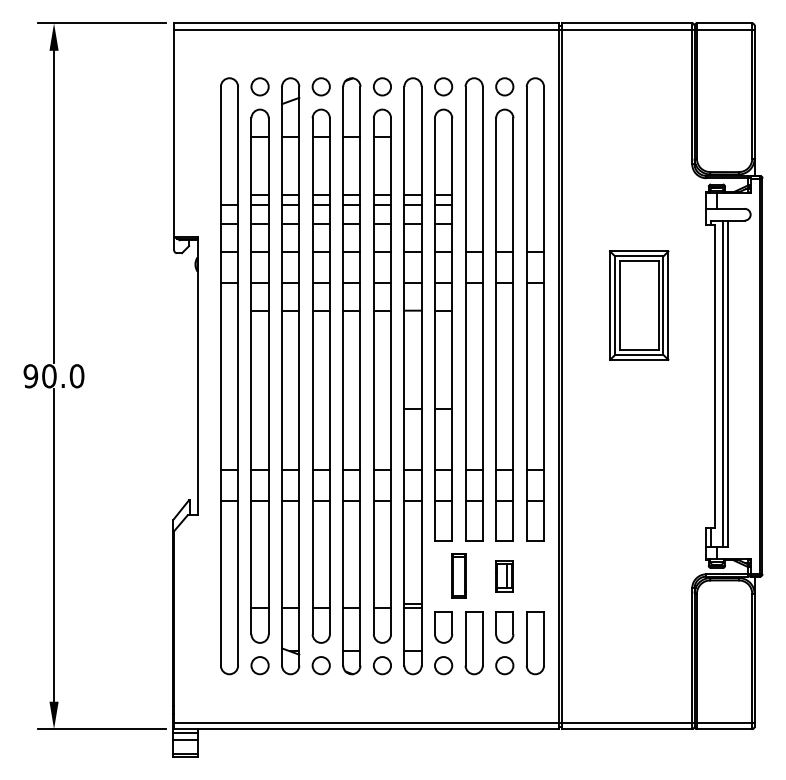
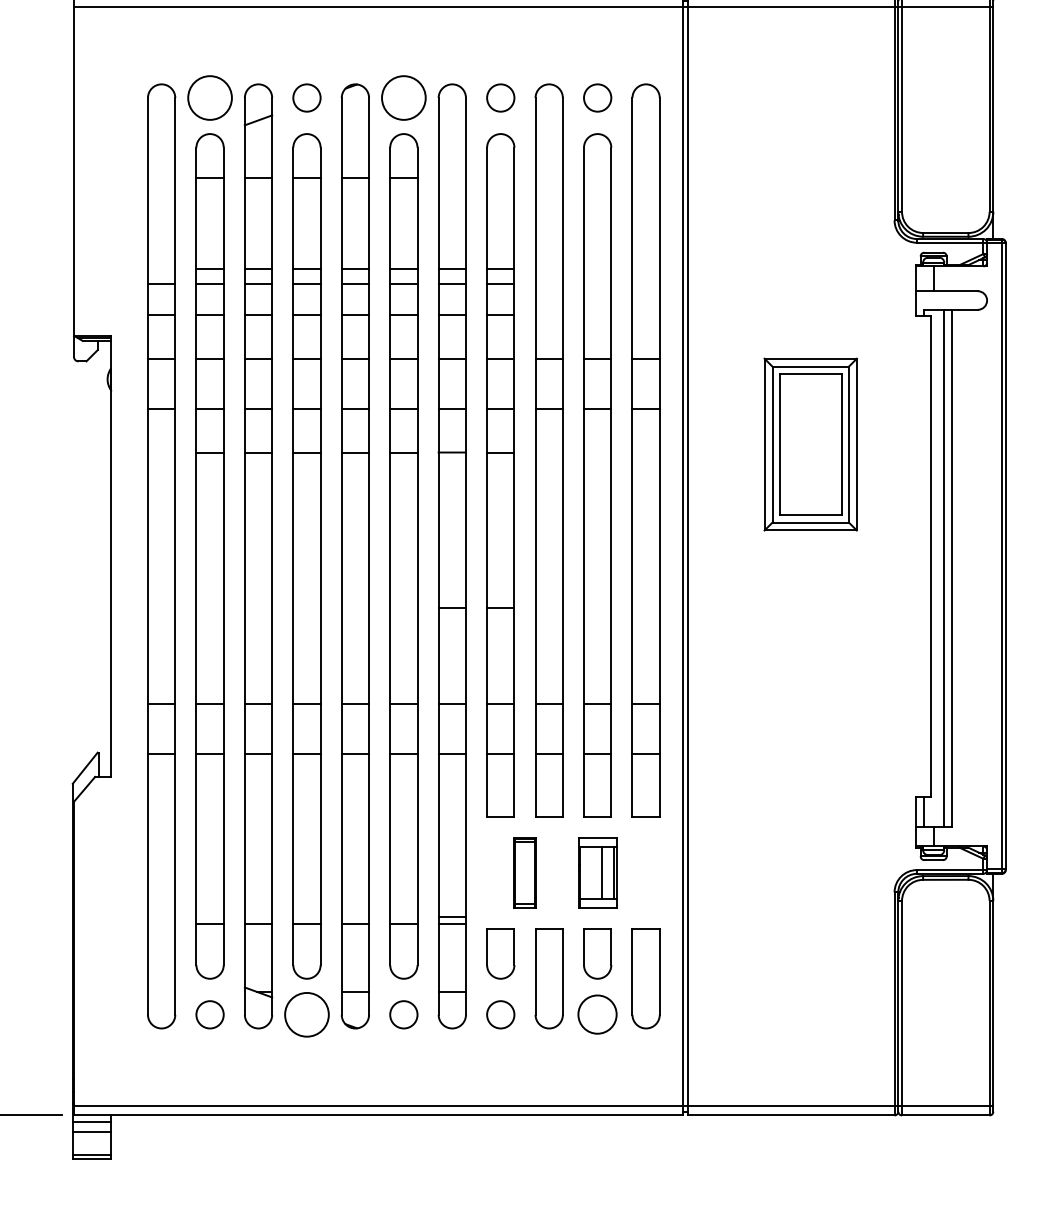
circle: (259, 86) -> (209, 97), size x1.6
circle: (382, 86) -> (403, 97), size x1.6
part: (504, 576) -> (597, 873), size x1.4
circle: (320, 665) -> (305, 1014), size x1.6
circle: (504, 665) -> (597, 1014), size x1.4

